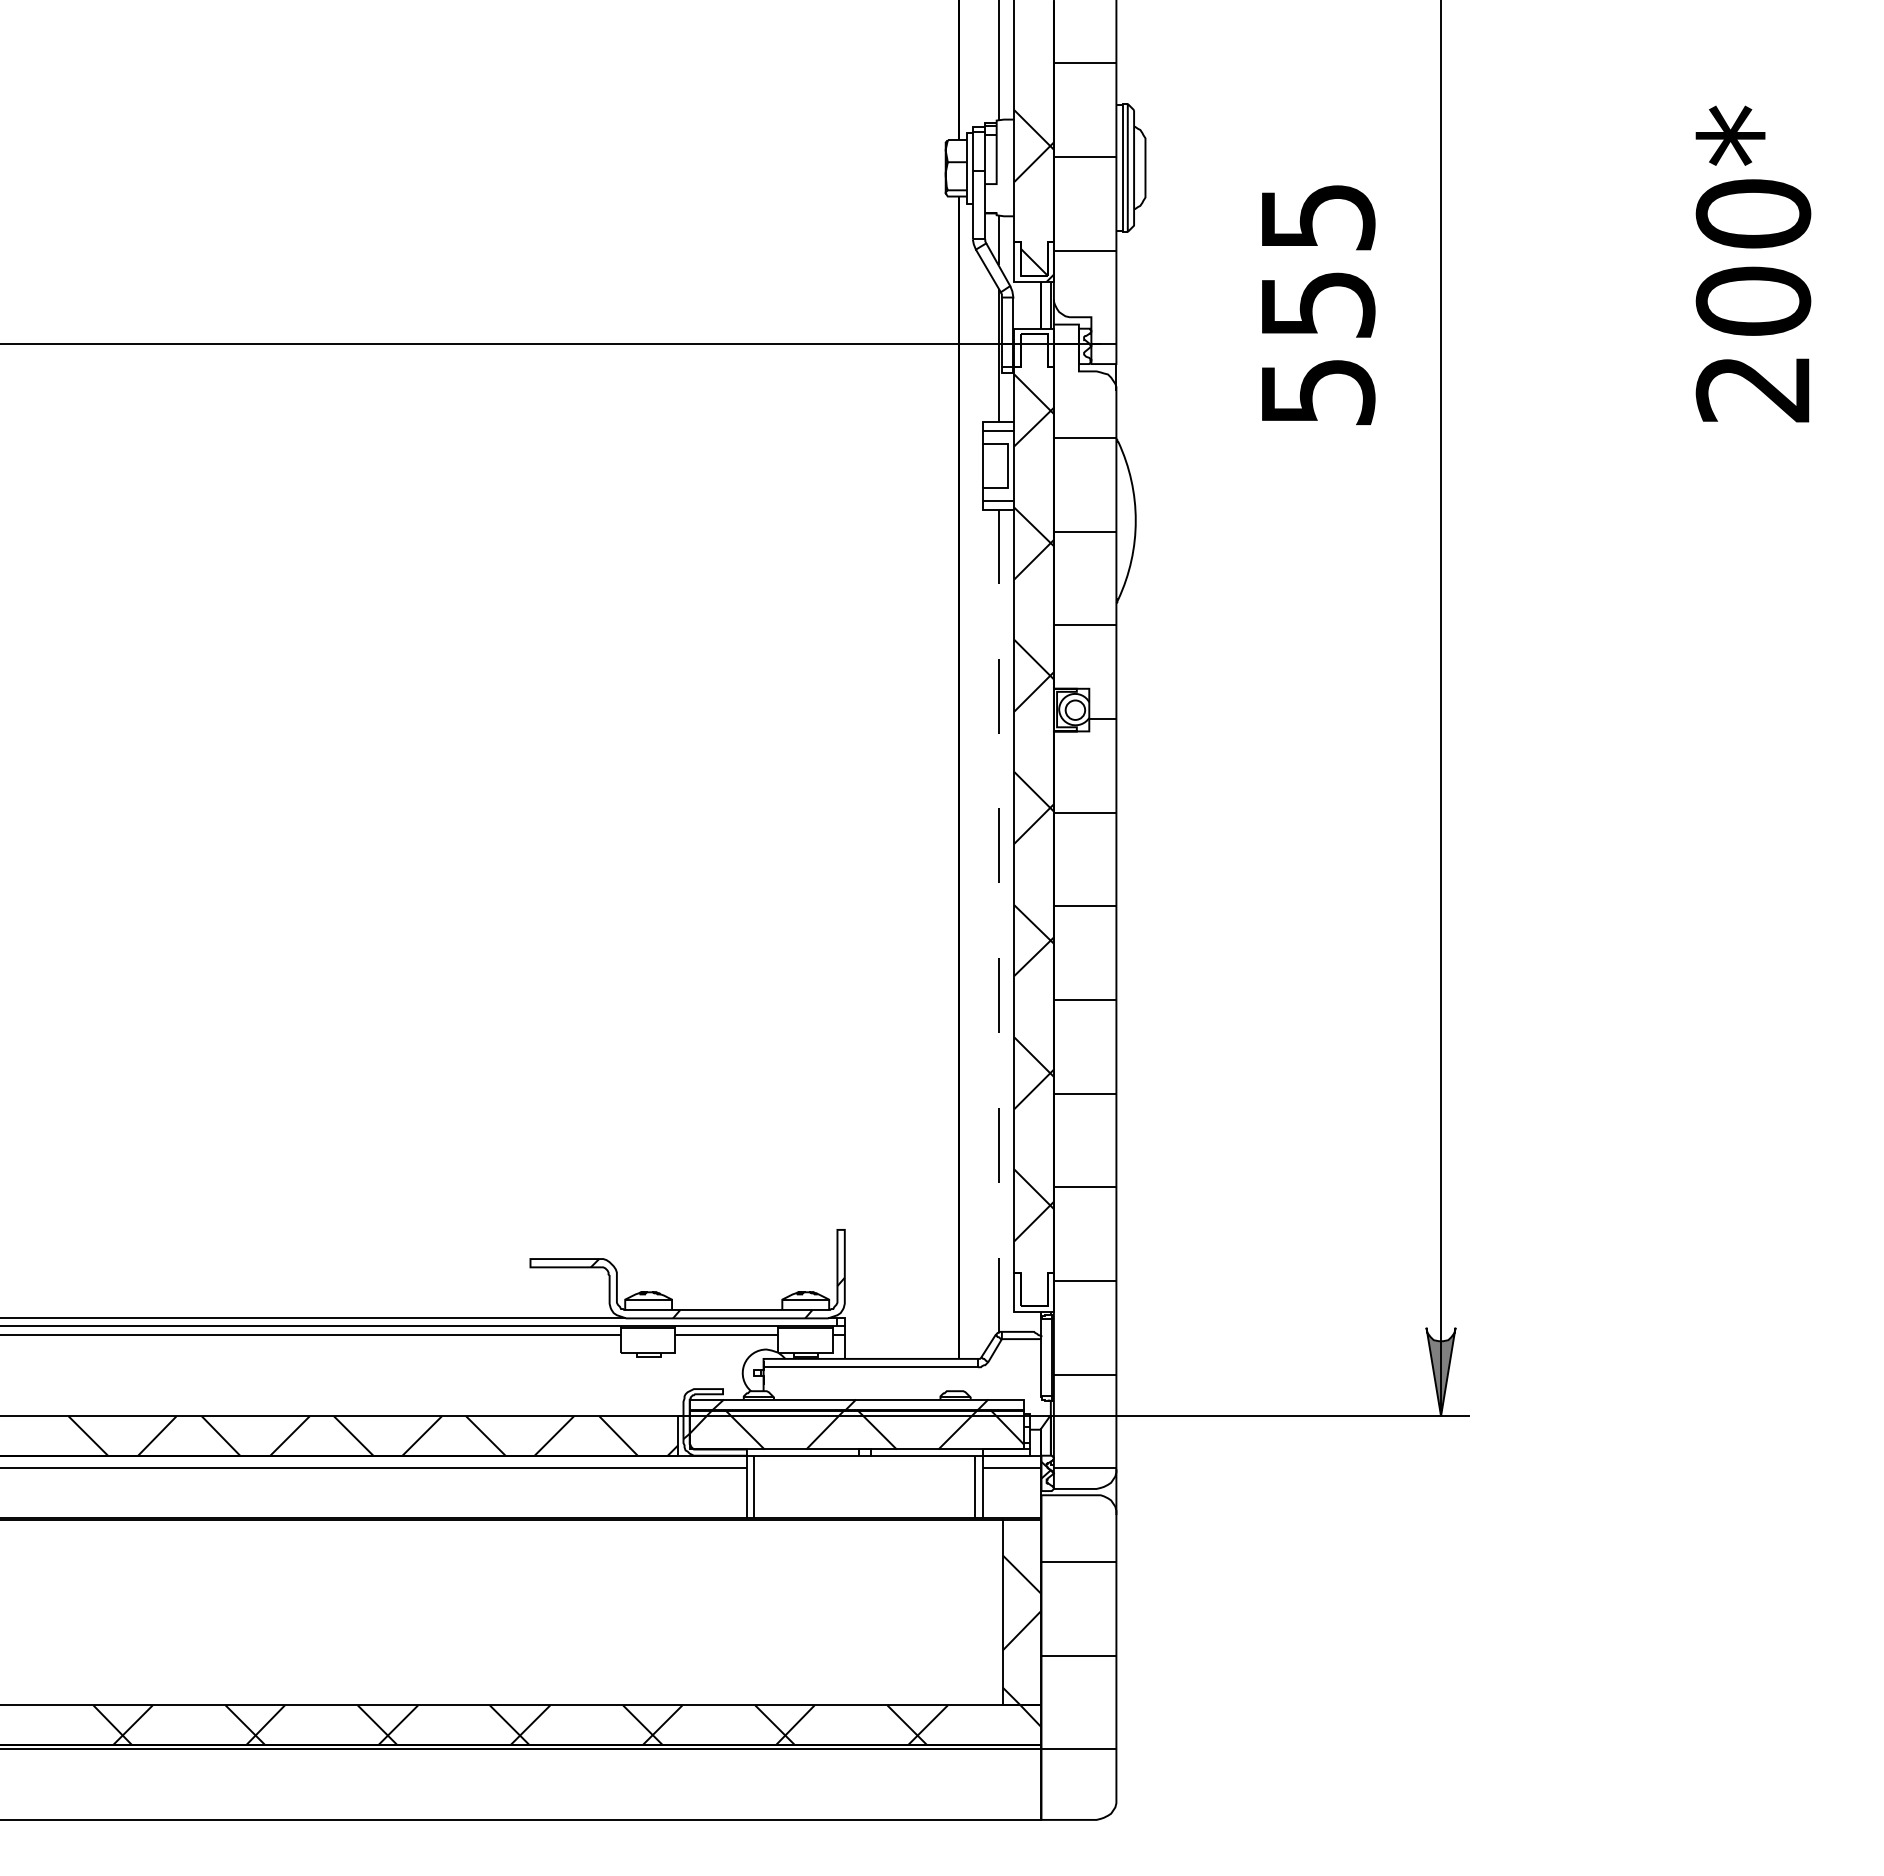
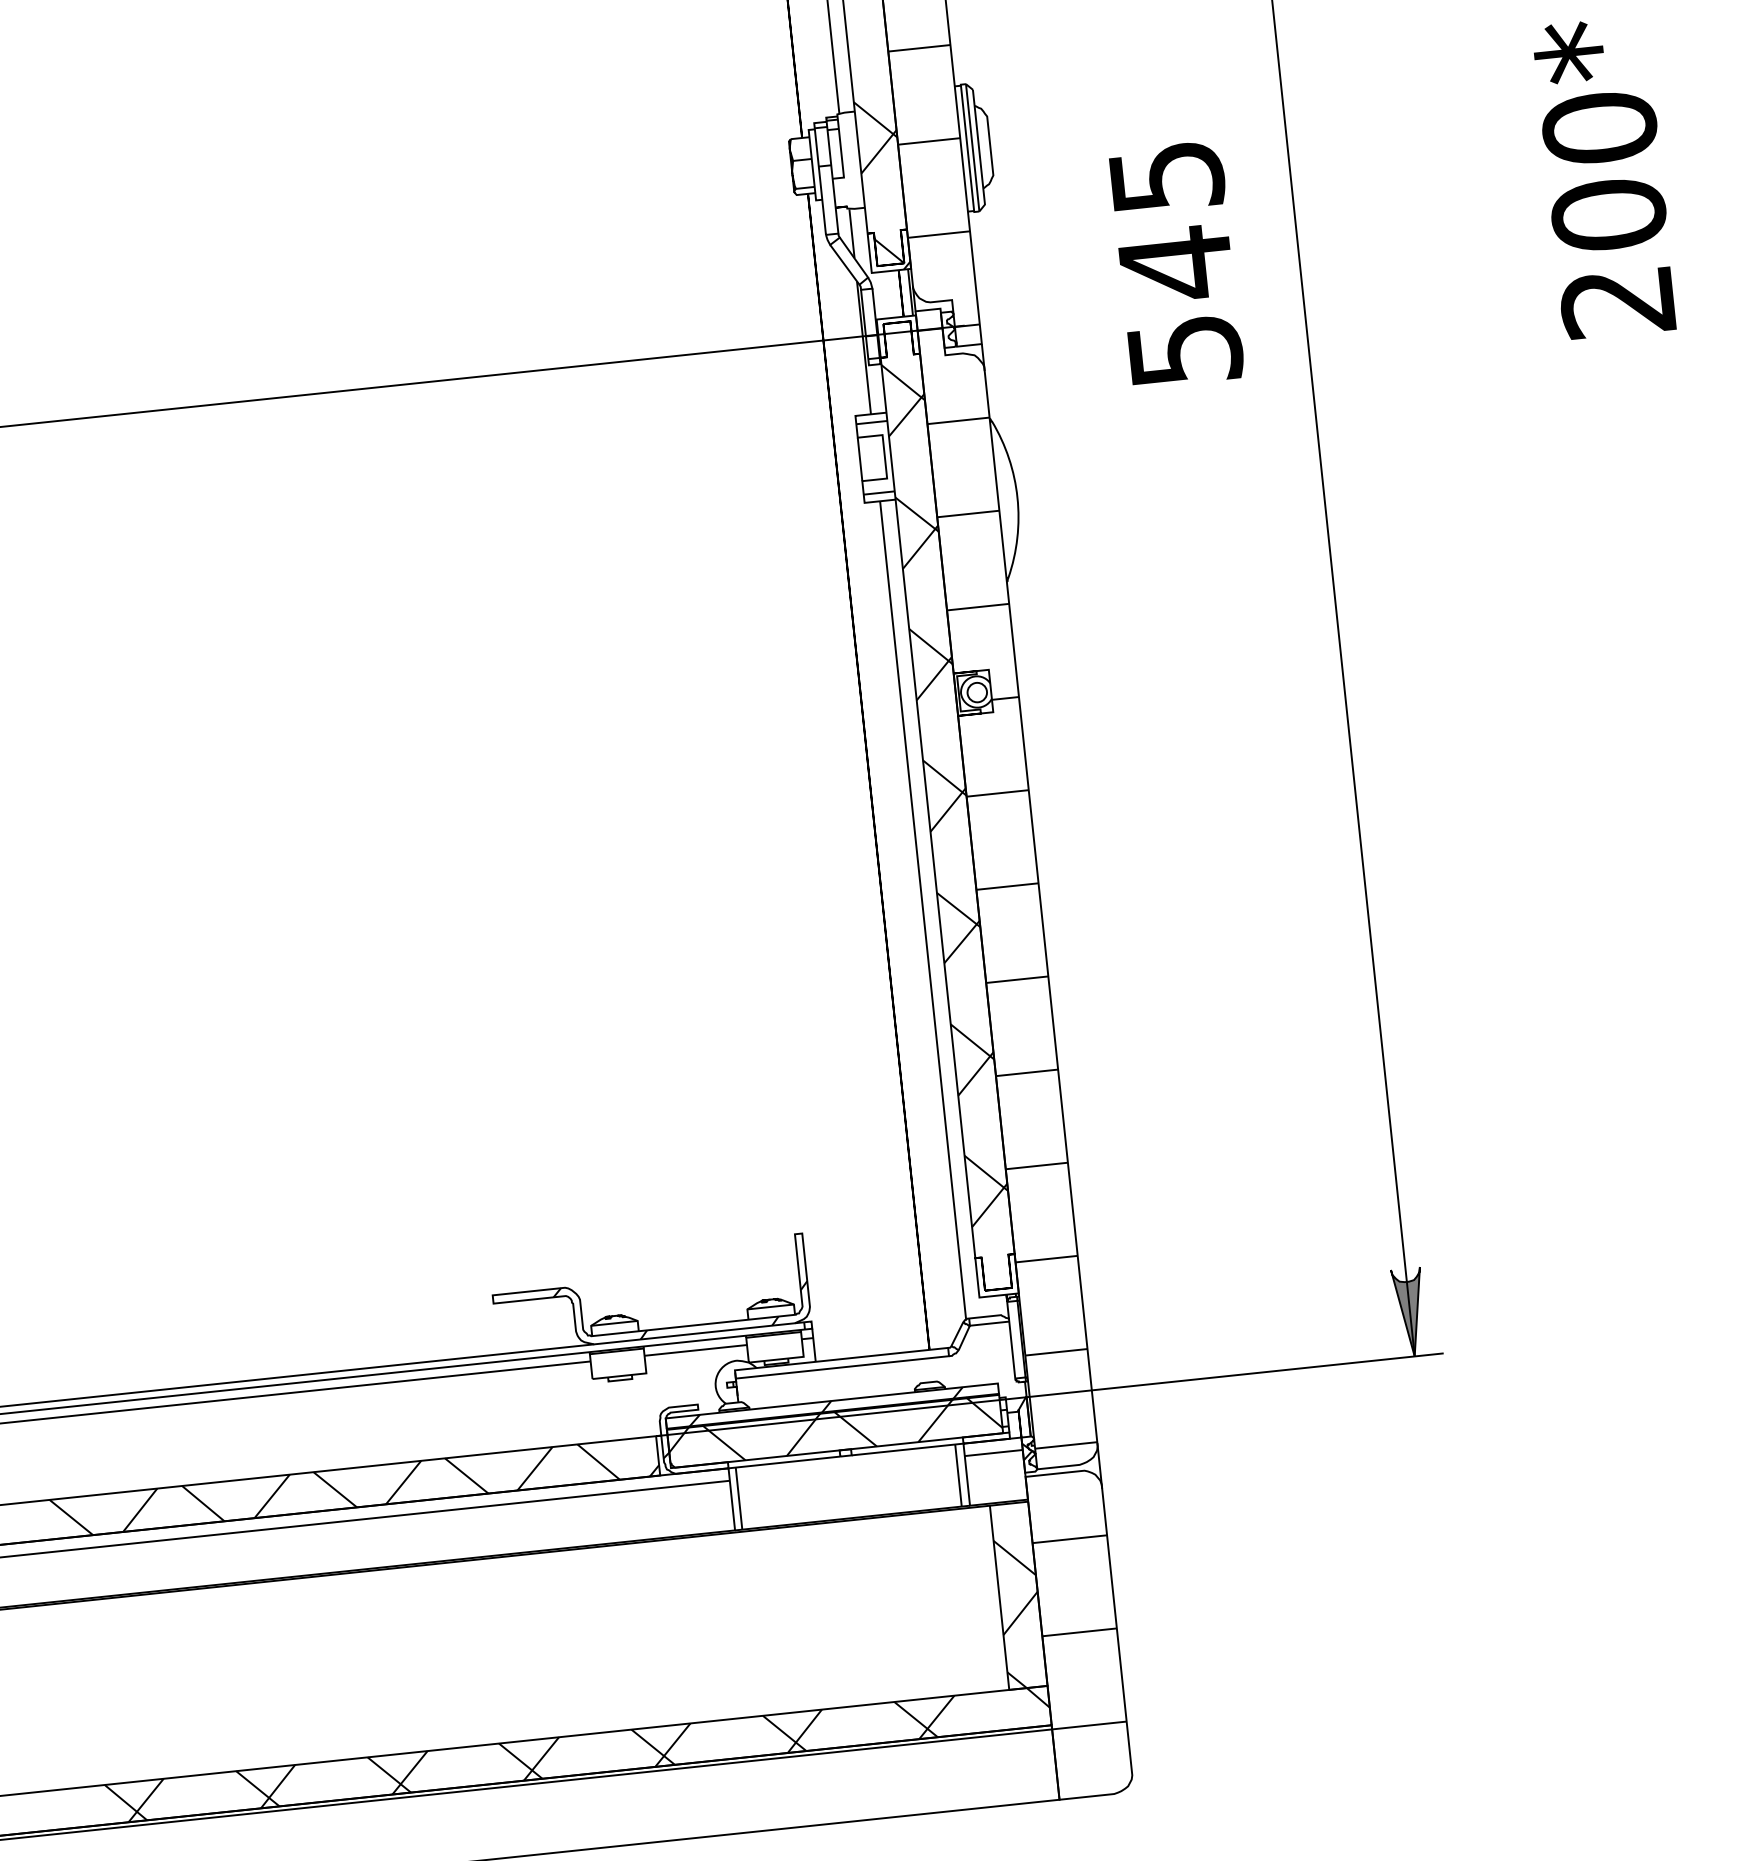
text: (1318, 304) -> (1176, 263), 555 -> 545
line: (998, 921) -> (922, 910), dashed -> solid

